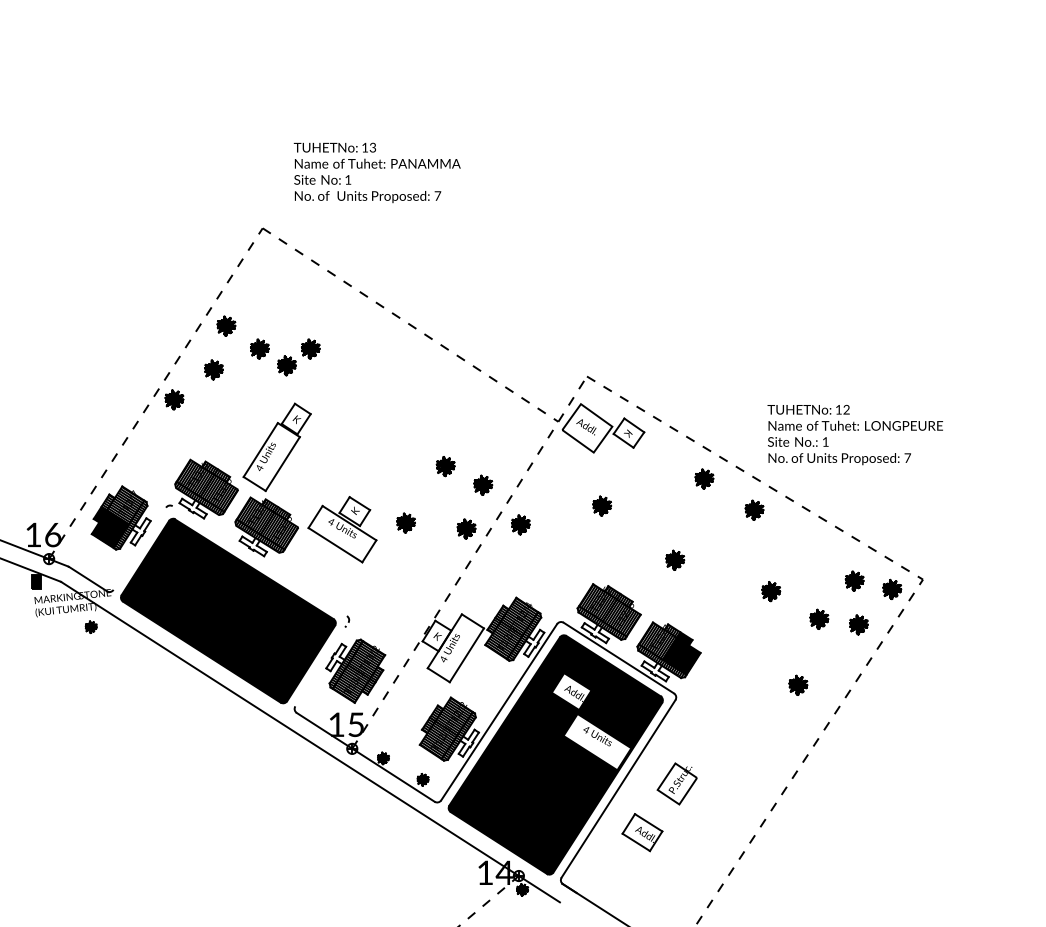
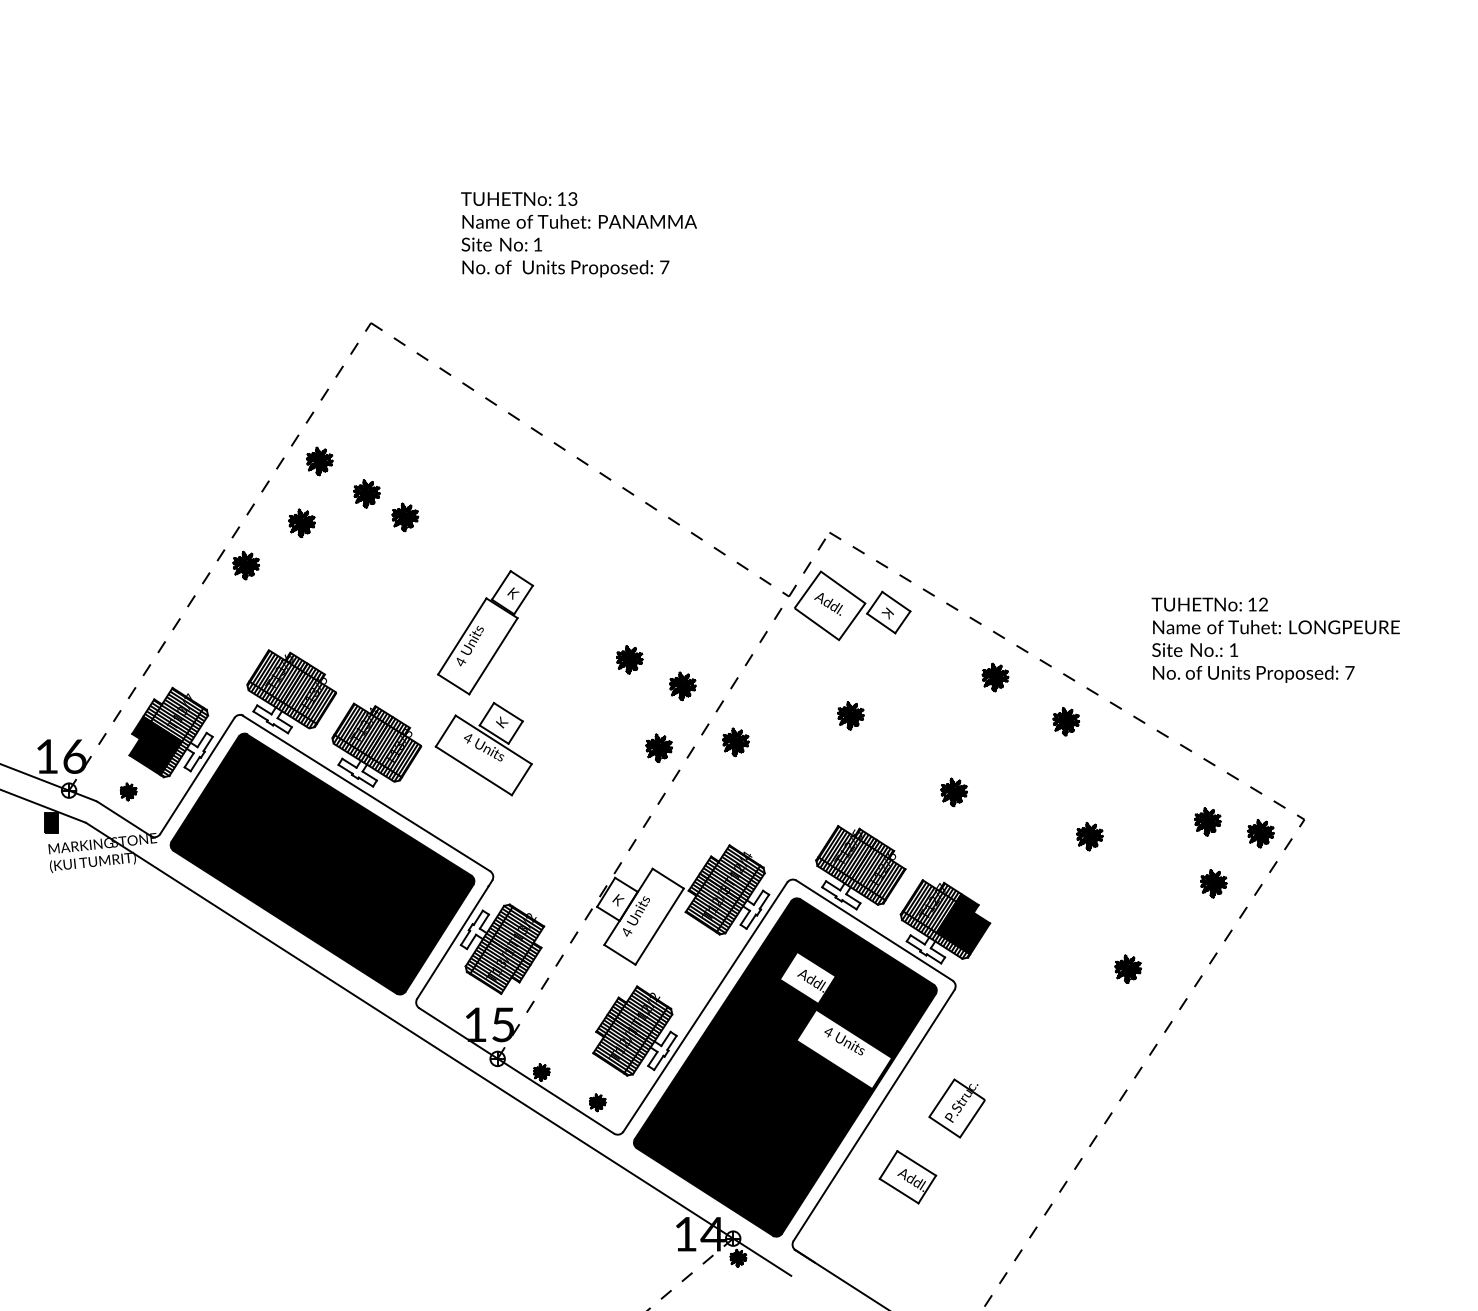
text: (376, 172) -> (578, 234), moved
part: (310, 348) -> (438, 493), removed
text: (855, 434) -> (1275, 639), moved
part: (277, 447) -> (485, 632), moved
part: (405, 522) -> (573, 739), removed
line: (139, 549) -> (197, 776), added
line: (258, 561) -> (365, 793), added
part: (819, 619) -> (1157, 875), removed
part: (91, 626) -> (128, 791), moved
line: (321, 664) -> (454, 939), added

